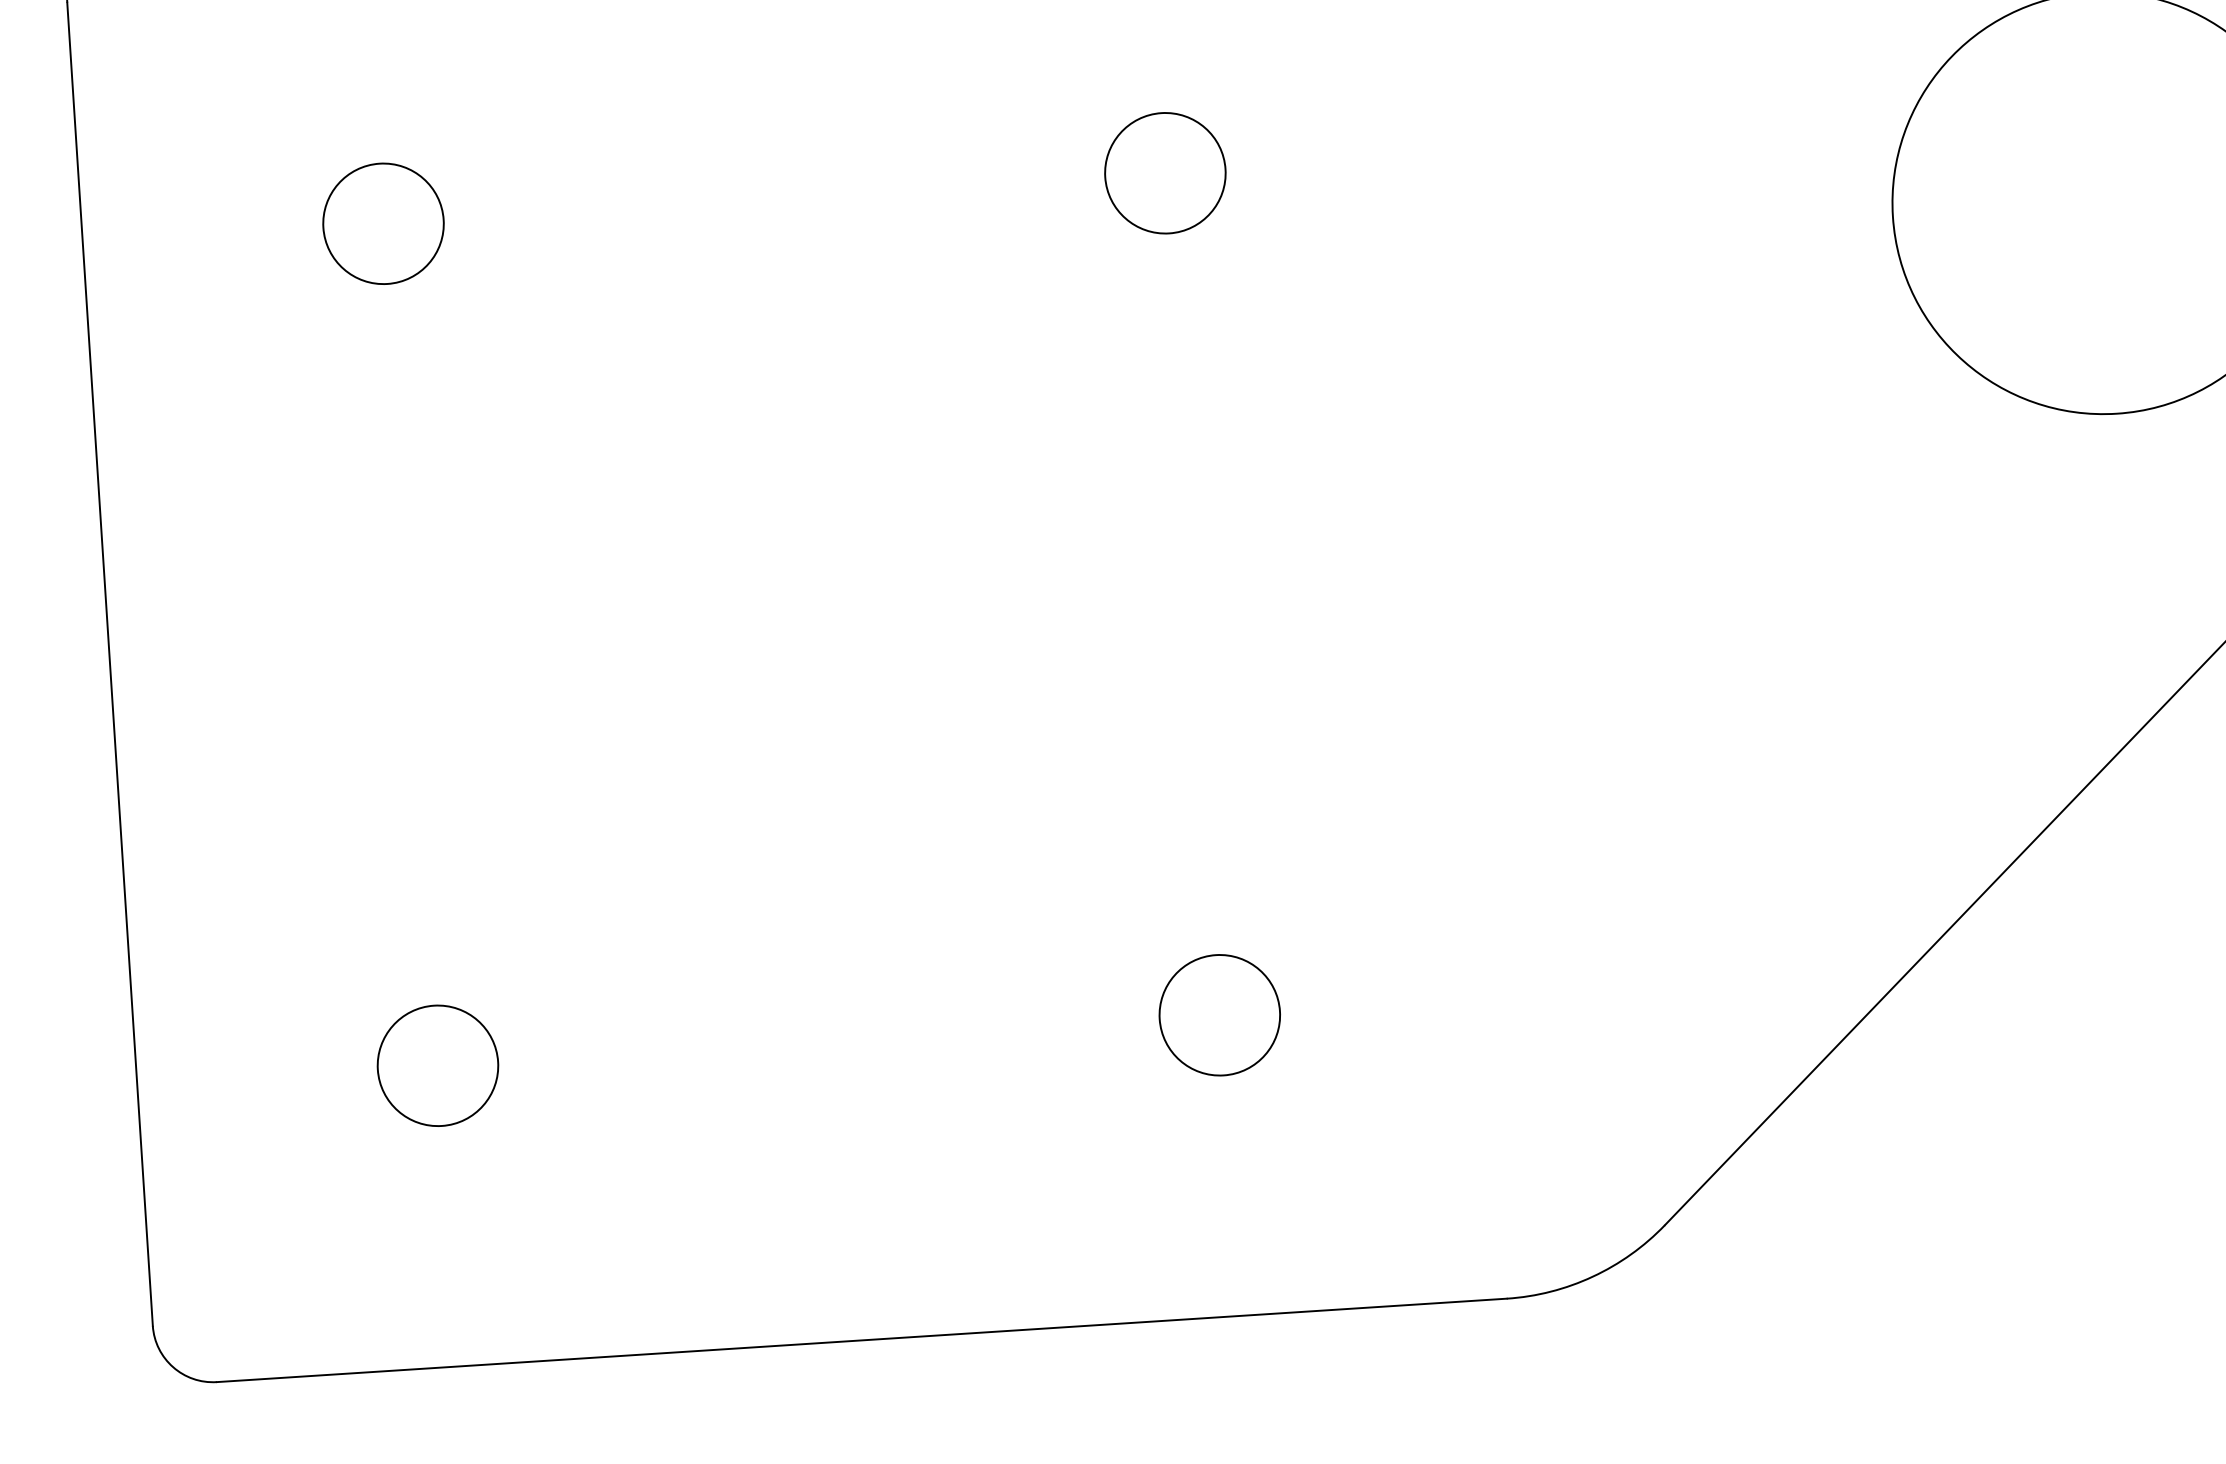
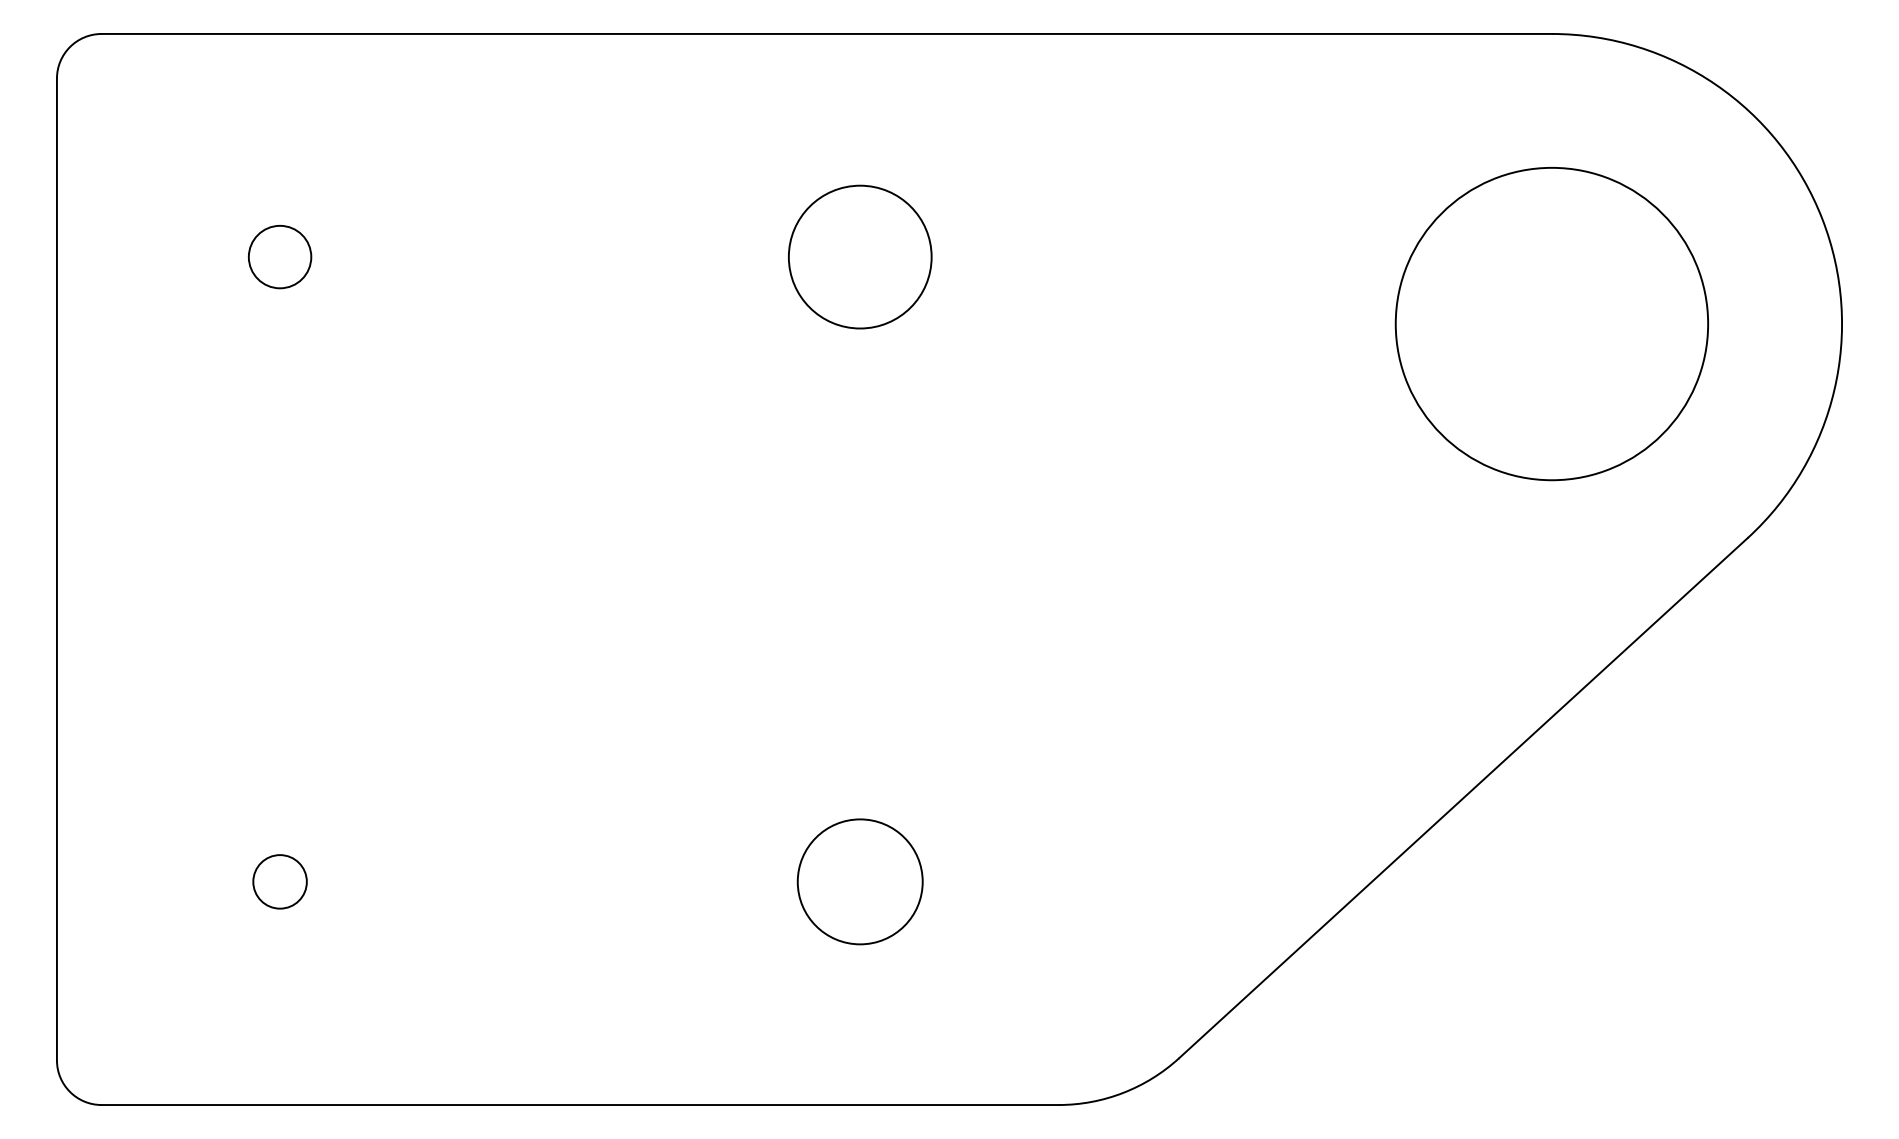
circle: (1164, 172) -> (859, 256), size x1.6
circle: (382, 223) -> (279, 256), size x0.7
circle: (1218, 1014) -> (859, 881), size x1.4
circle: (437, 1065) -> (279, 881), size x0.6

